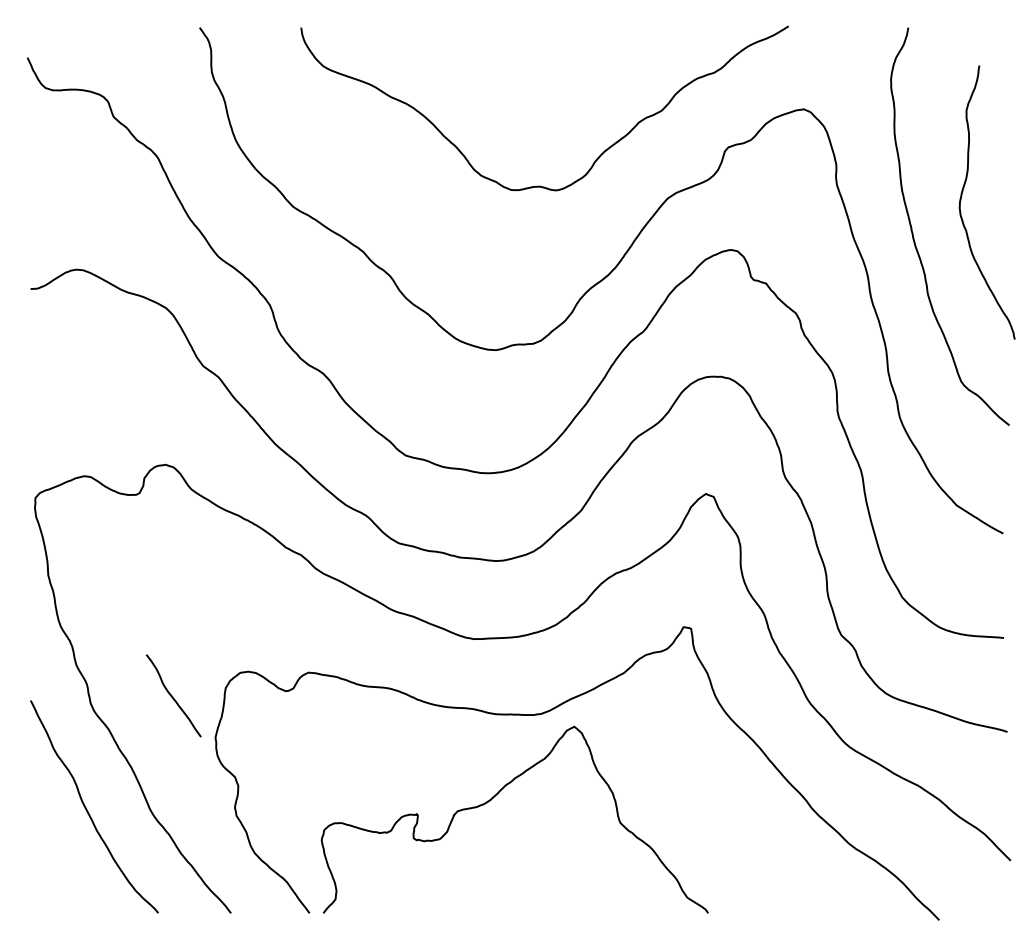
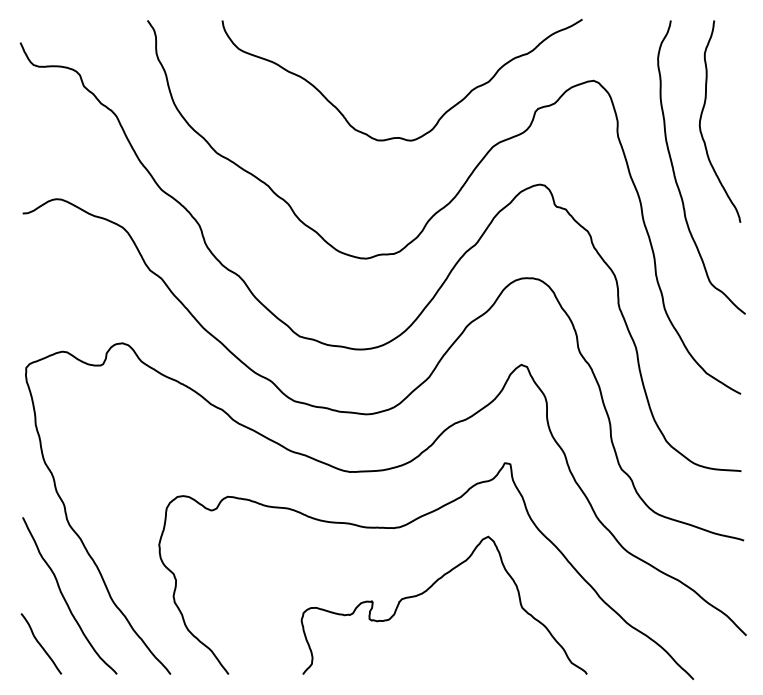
curve: (963, 194) -> (702, 115), moved
curve: (172, 695) -> (40, 643), moved
curve: (494, 798) -> (429, 589), moved

